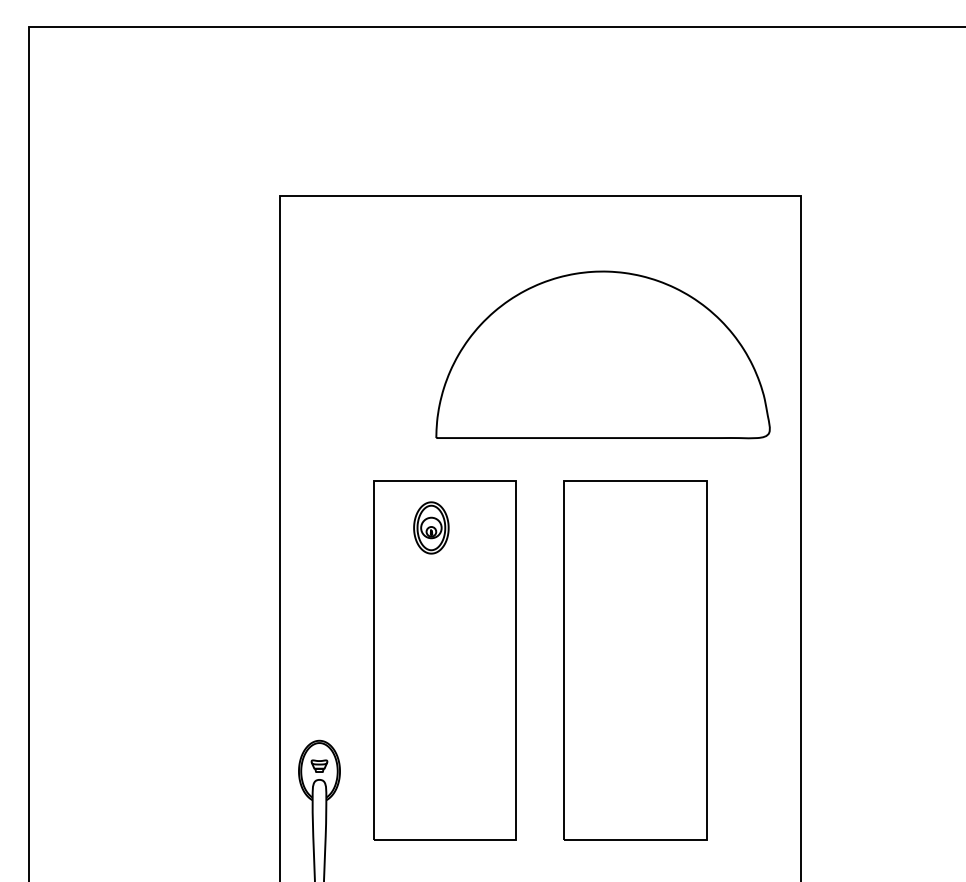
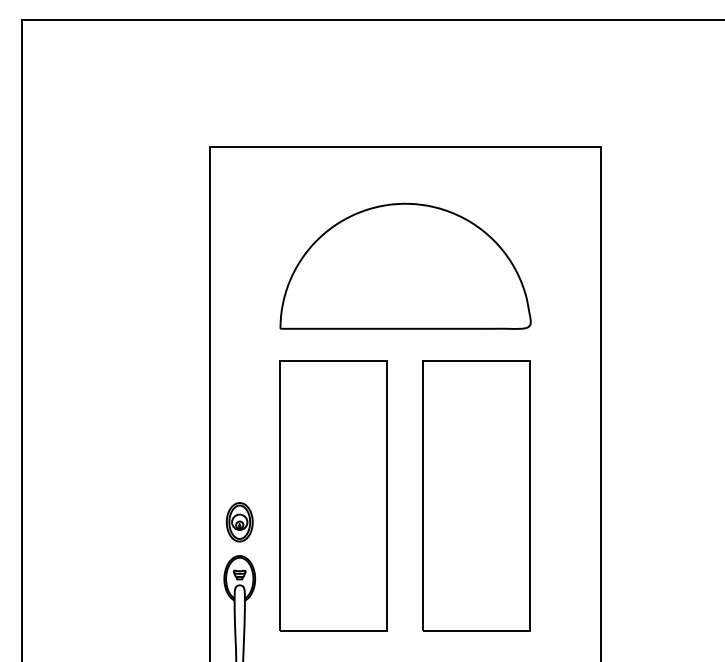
part: (602, 353) -> (405, 265), moved
part: (431, 528) -> (239, 522), moved

